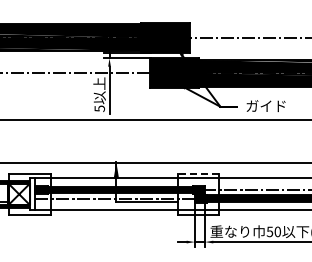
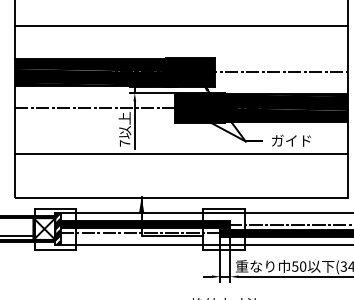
text: (100, 108) -> (125, 143), 5 -> 7
line: (198, 173) -> (223, 208), dashed -> solid
hatch: (32, 194) -> (57, 229), added

